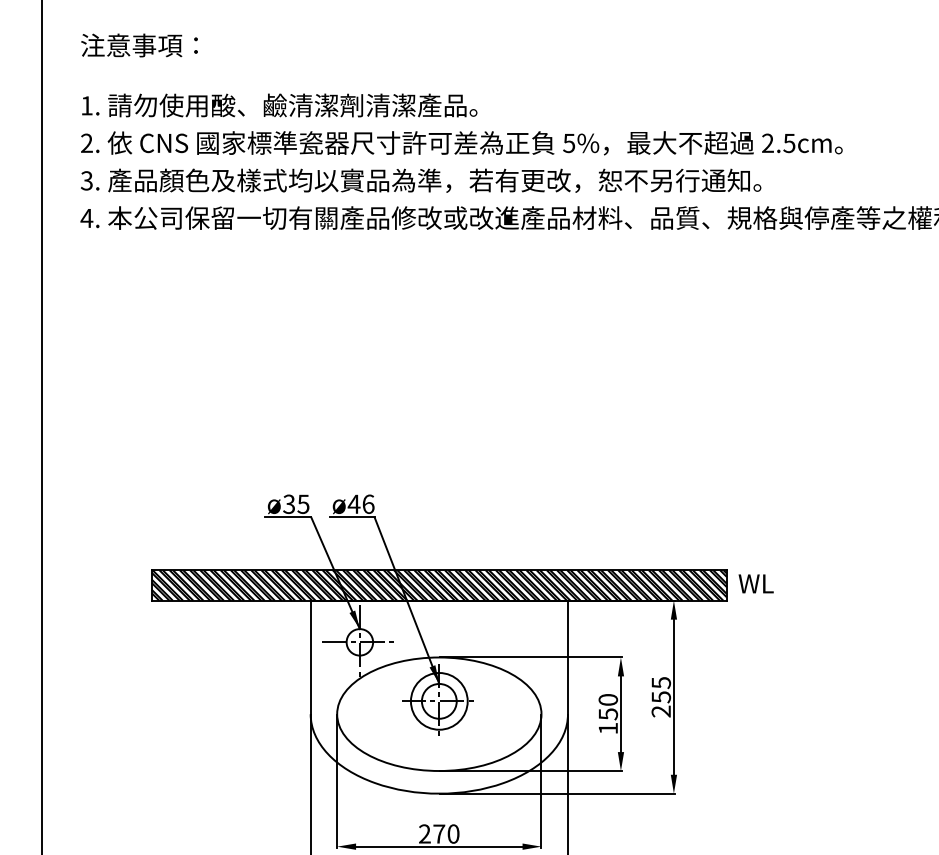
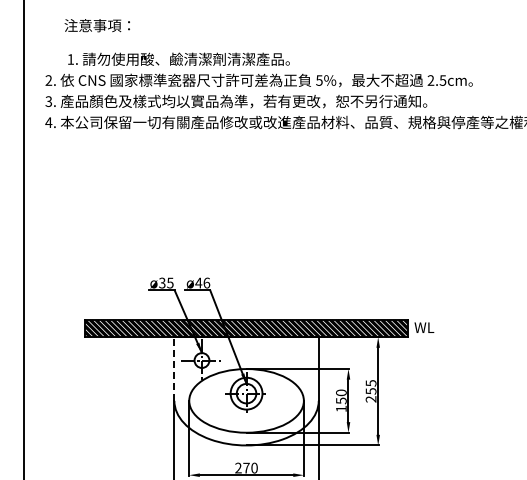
text: (138, 45) -> (96, 25), moved
text: (278, 104) -> (178, 58), moved
line: (310, 658) -> (174, 369), solid -> dashed

